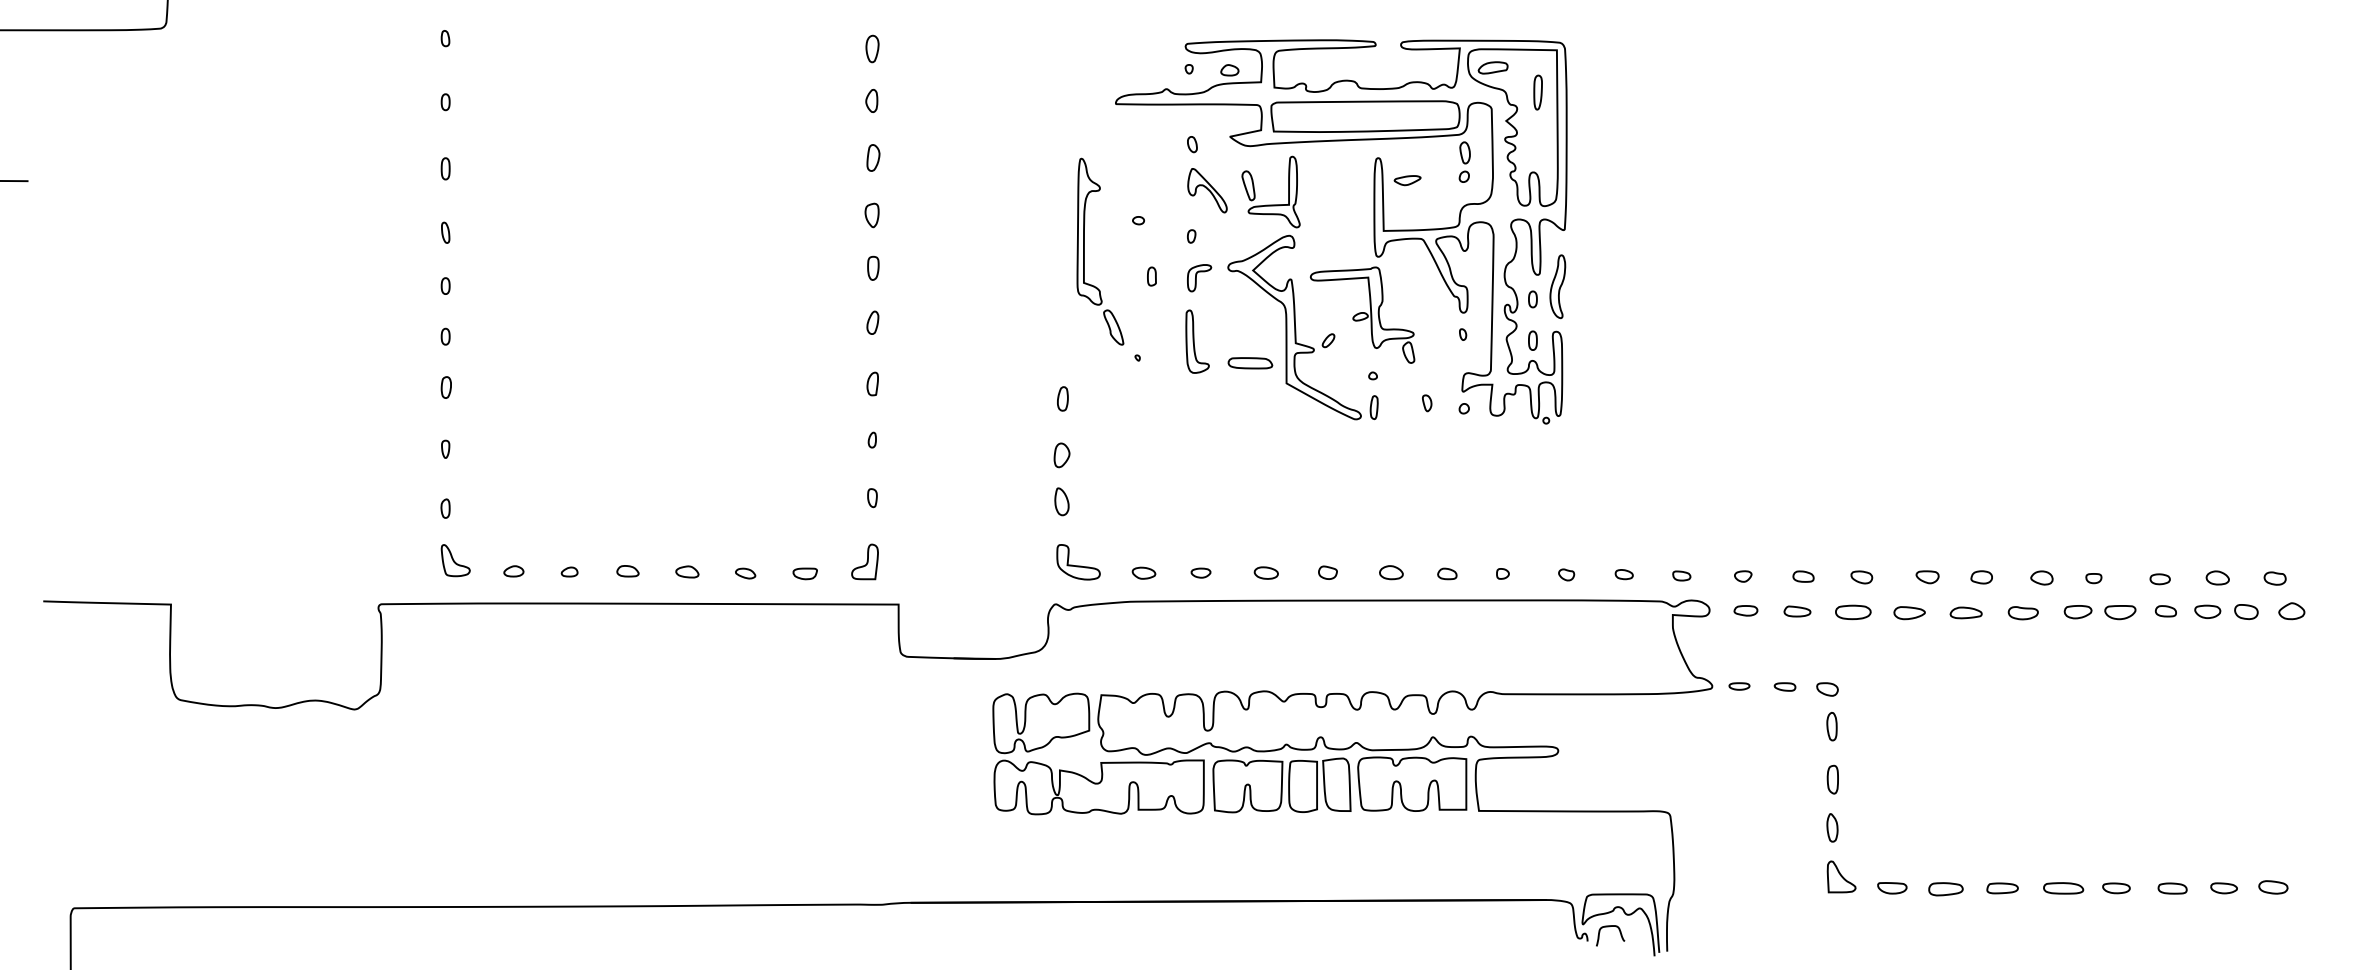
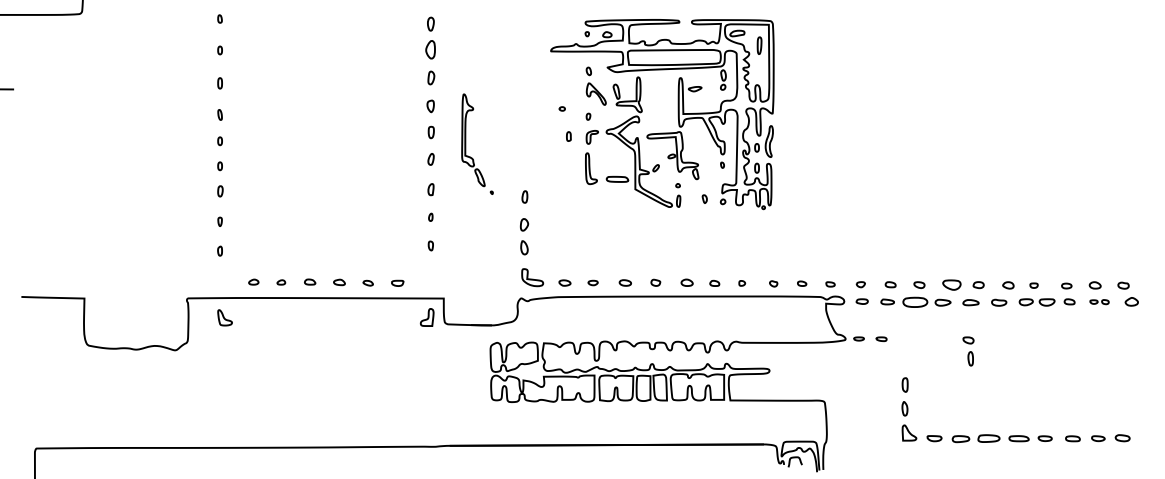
part: (871, 100) -> (430, 49), size x1.6
part: (1086, 258) -> (466, 143), moved
part: (454, 559) -> (224, 317), moved
part: (863, 561) -> (426, 317), moved
part: (1926, 576) -> (951, 284), size x1.6
part: (2226, 610) -> (1099, 301), size x0.6
part: (1851, 612) -> (914, 302), size x1.4
part: (1827, 711) -> (968, 351), moved
part: (2001, 887) -> (988, 438), size x1.4

